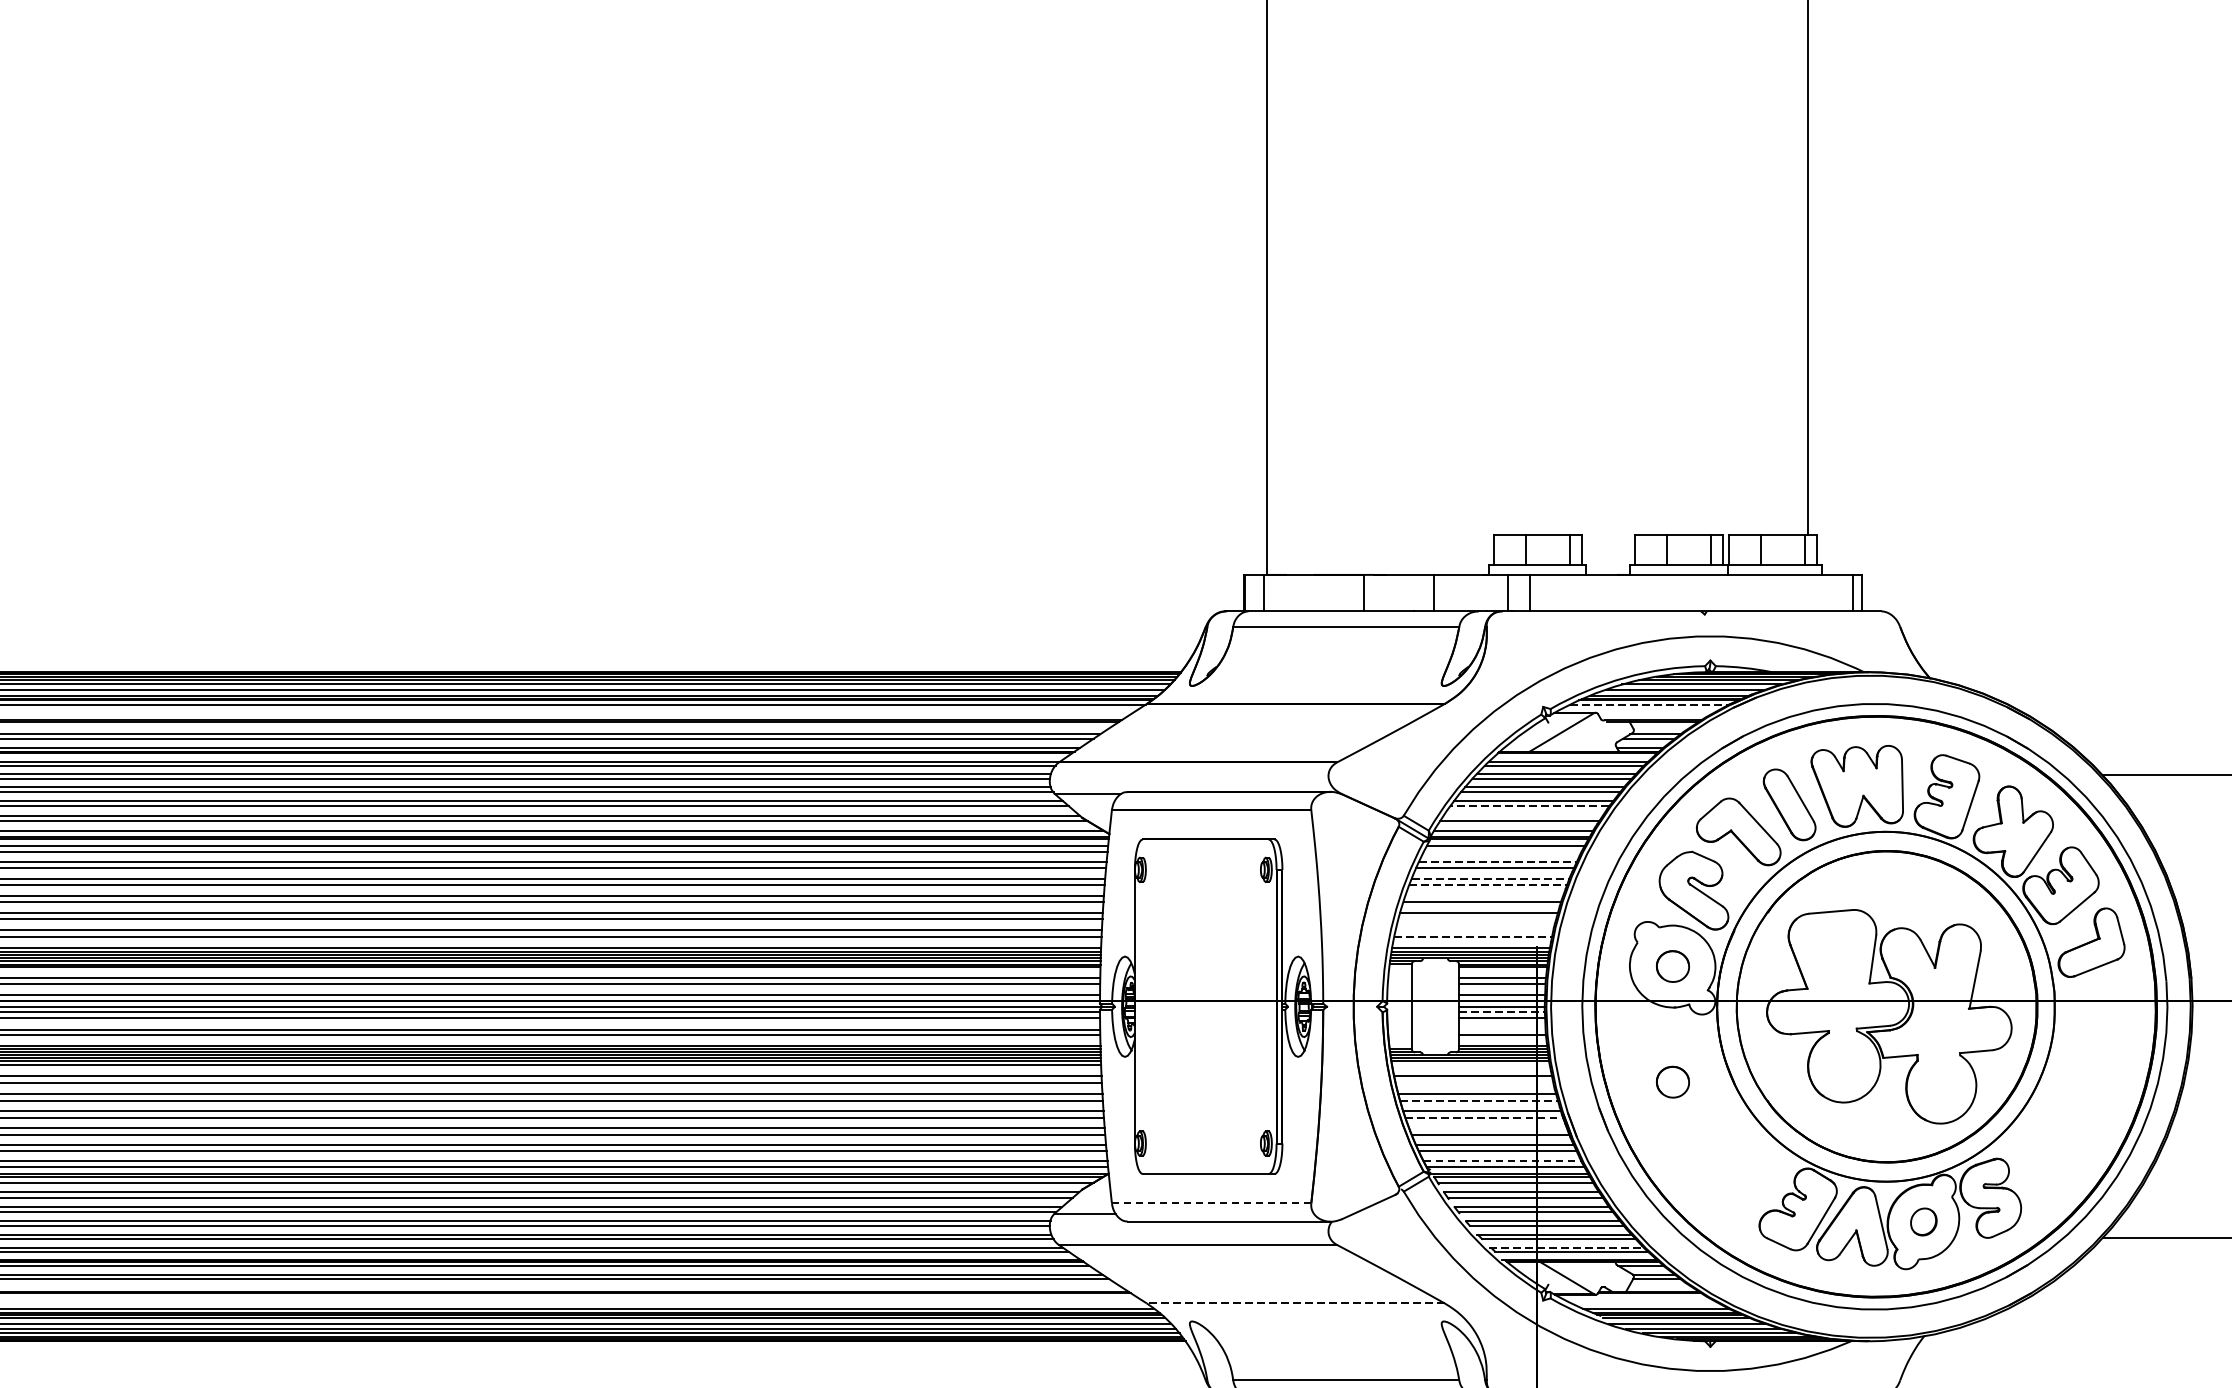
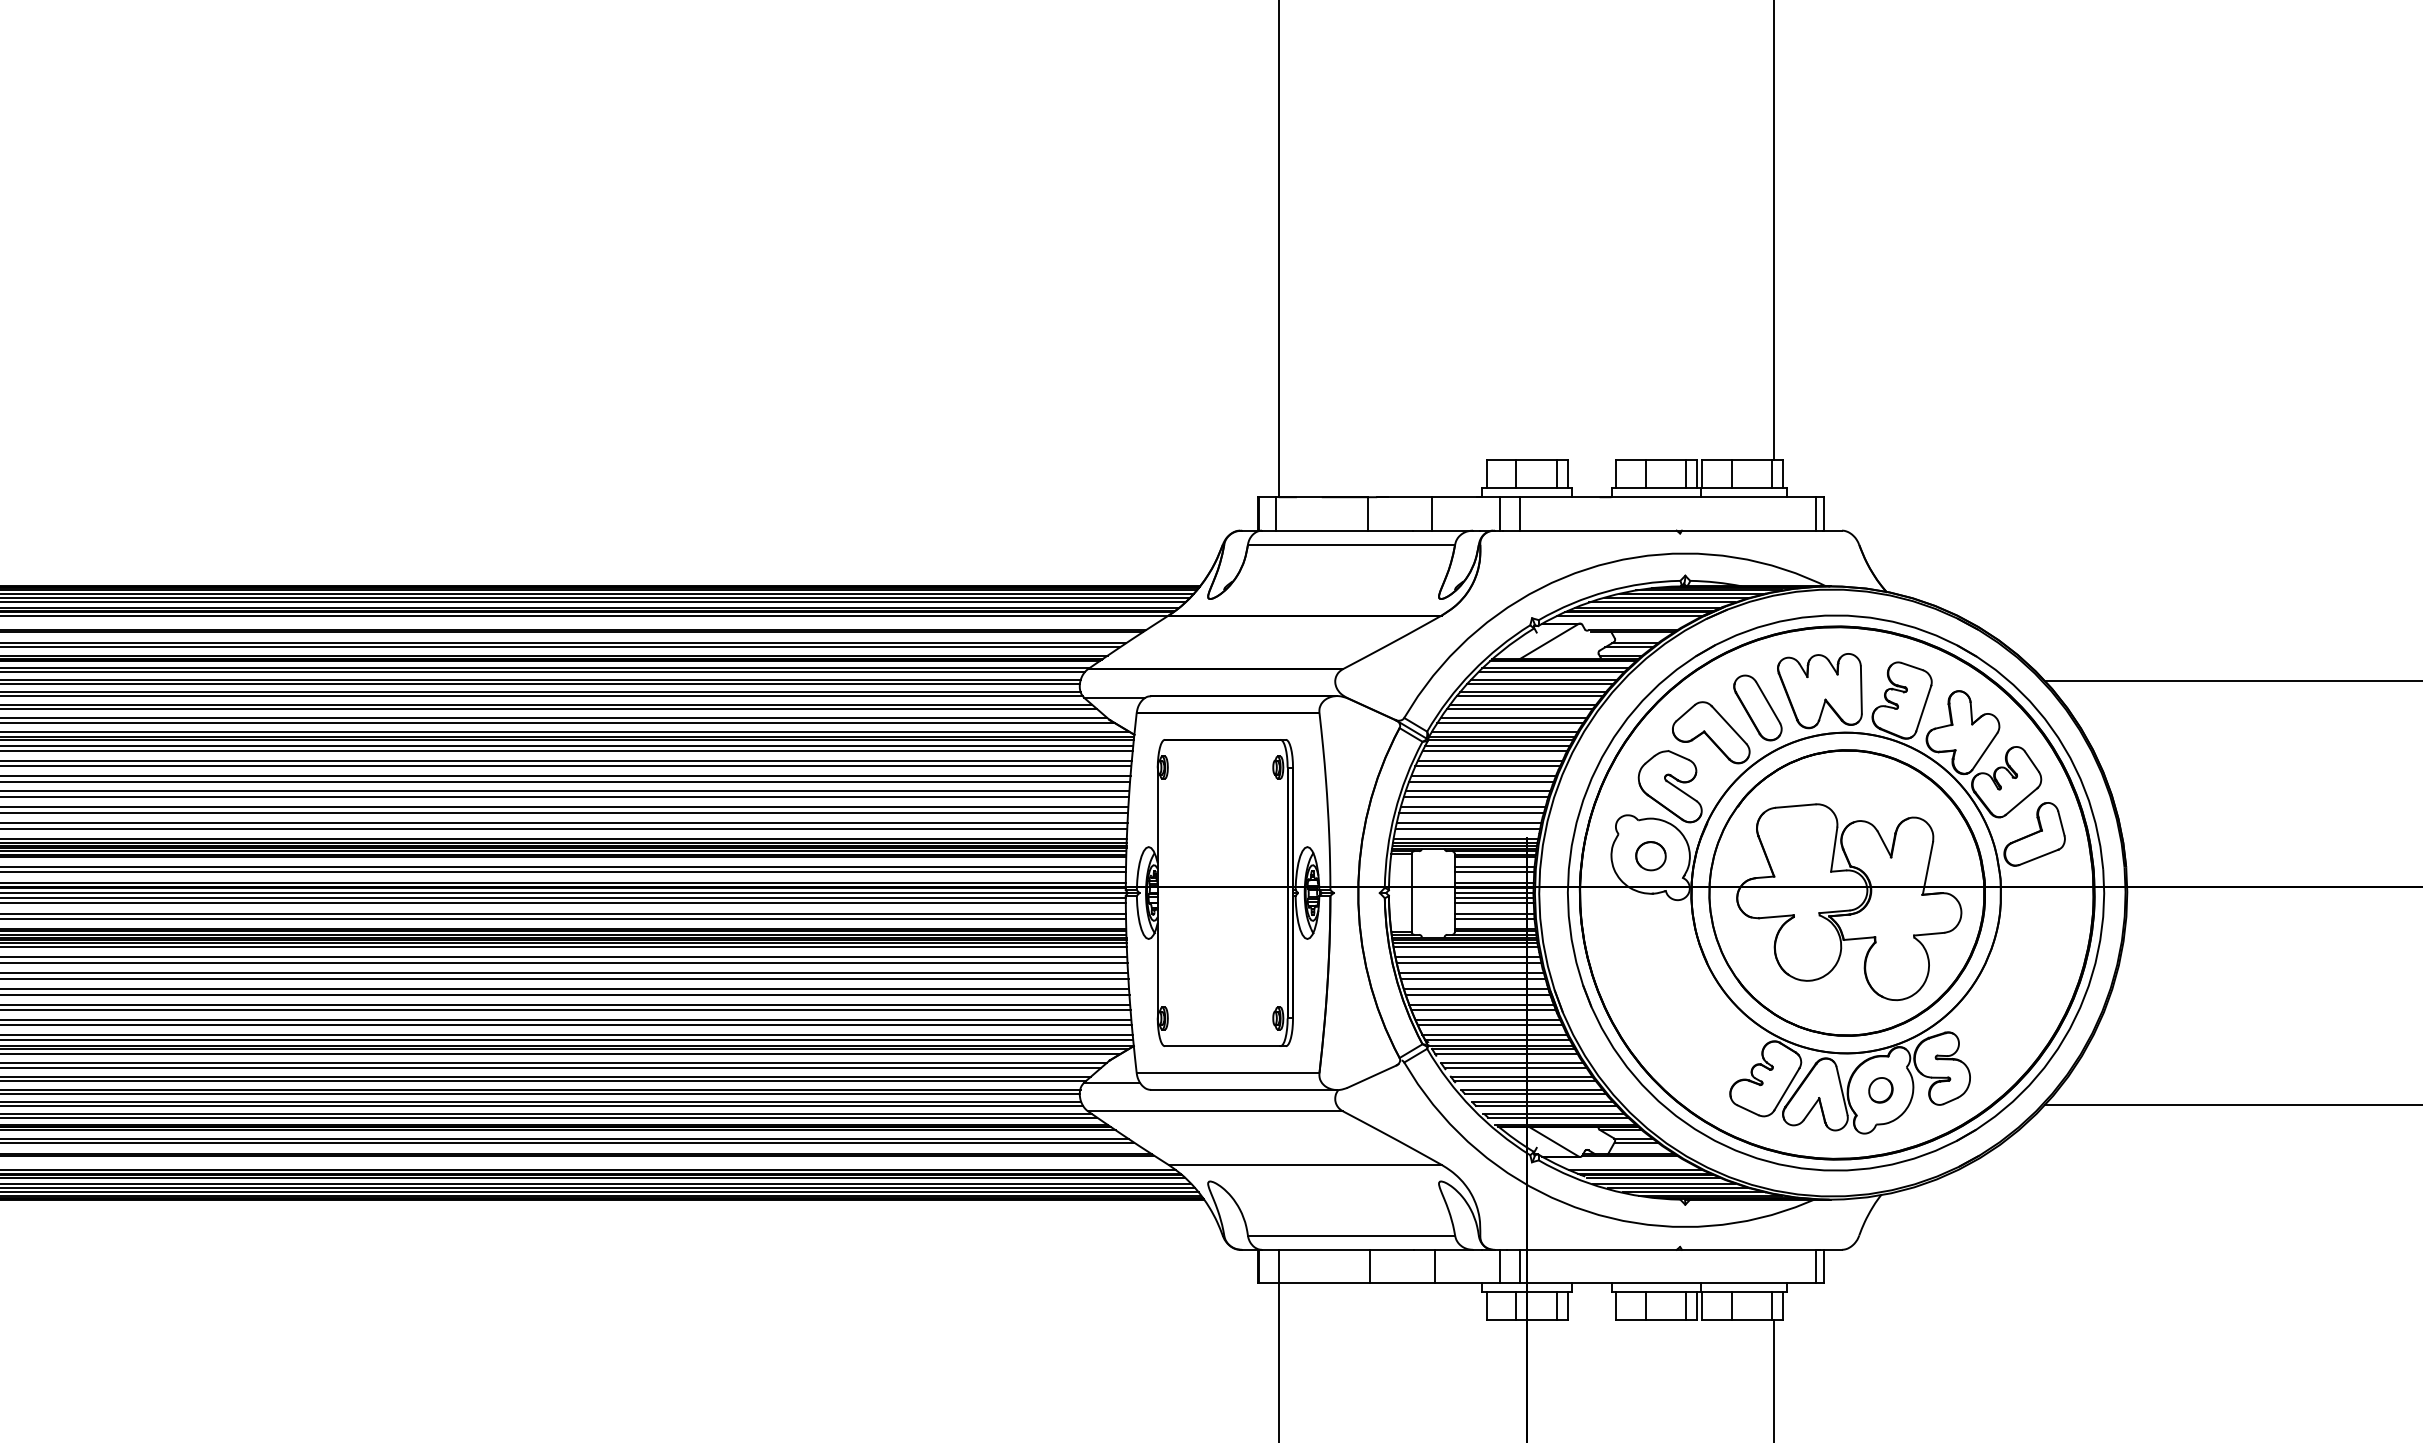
line: (1649, 705) -> (1629, 616), dashed -> solid
line: (1529, 806) -> (1519, 709), dashed -> solid
line: (1522, 815) -> (1513, 717), added
line: (1502, 852) -> (1494, 751), added
line: (1497, 862) -> (1490, 760), dashed -> solid
line: (1491, 878) -> (1484, 775), dashed -> solid
line: (1489, 885) -> (1482, 781), dashed -> solid
line: (1483, 895) -> (1477, 791), added
line: (1477, 919) -> (1471, 813), added
line: (1473, 930) -> (1468, 823), added
line: (1473, 937) -> (1468, 829), dashed -> solid
line: (1502, 1012) -> (1494, 898), dashed -> solid
line: (1502, 1030) -> (1494, 914), added
line: (1470, 1065) -> (1465, 946), added
part: (1672, 1082) -> (1650, 962), removed
line: (1473, 1083) -> (1468, 963), added
line: (1479, 1101) -> (1473, 979), dashed -> solid
line: (1484, 1117) -> (1478, 994), dashed -> solid
line: (1488, 1128) -> (1481, 1004), added
line: (1503, 1161) -> (1495, 1034), dashed -> solid
line: (1210, 1203) -> (1227, 1073), dashed -> solid
line: (1566, 1247) -> (1553, 1113), dashed -> solid
line: (1296, 1302) -> (1305, 1164), dashed -> solid

